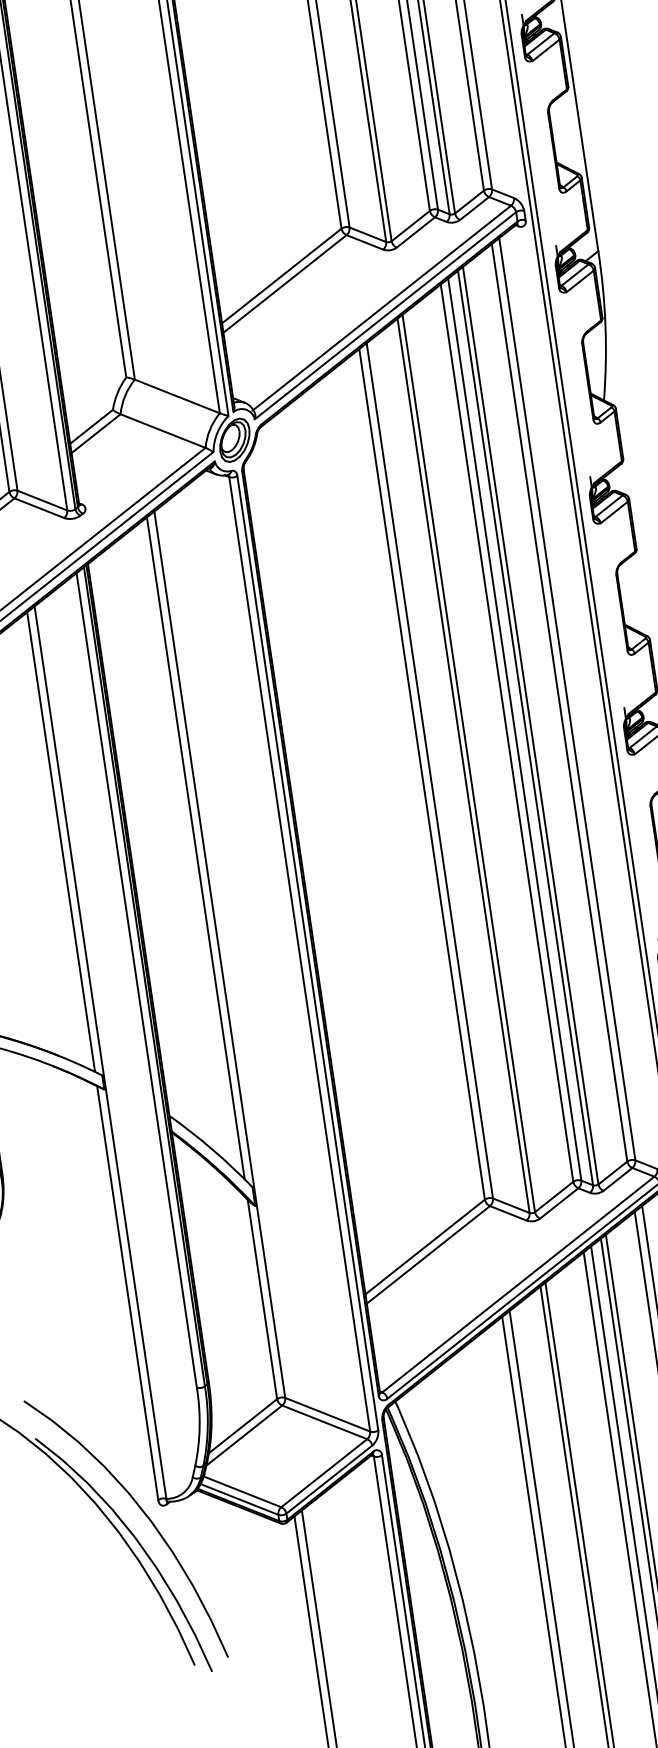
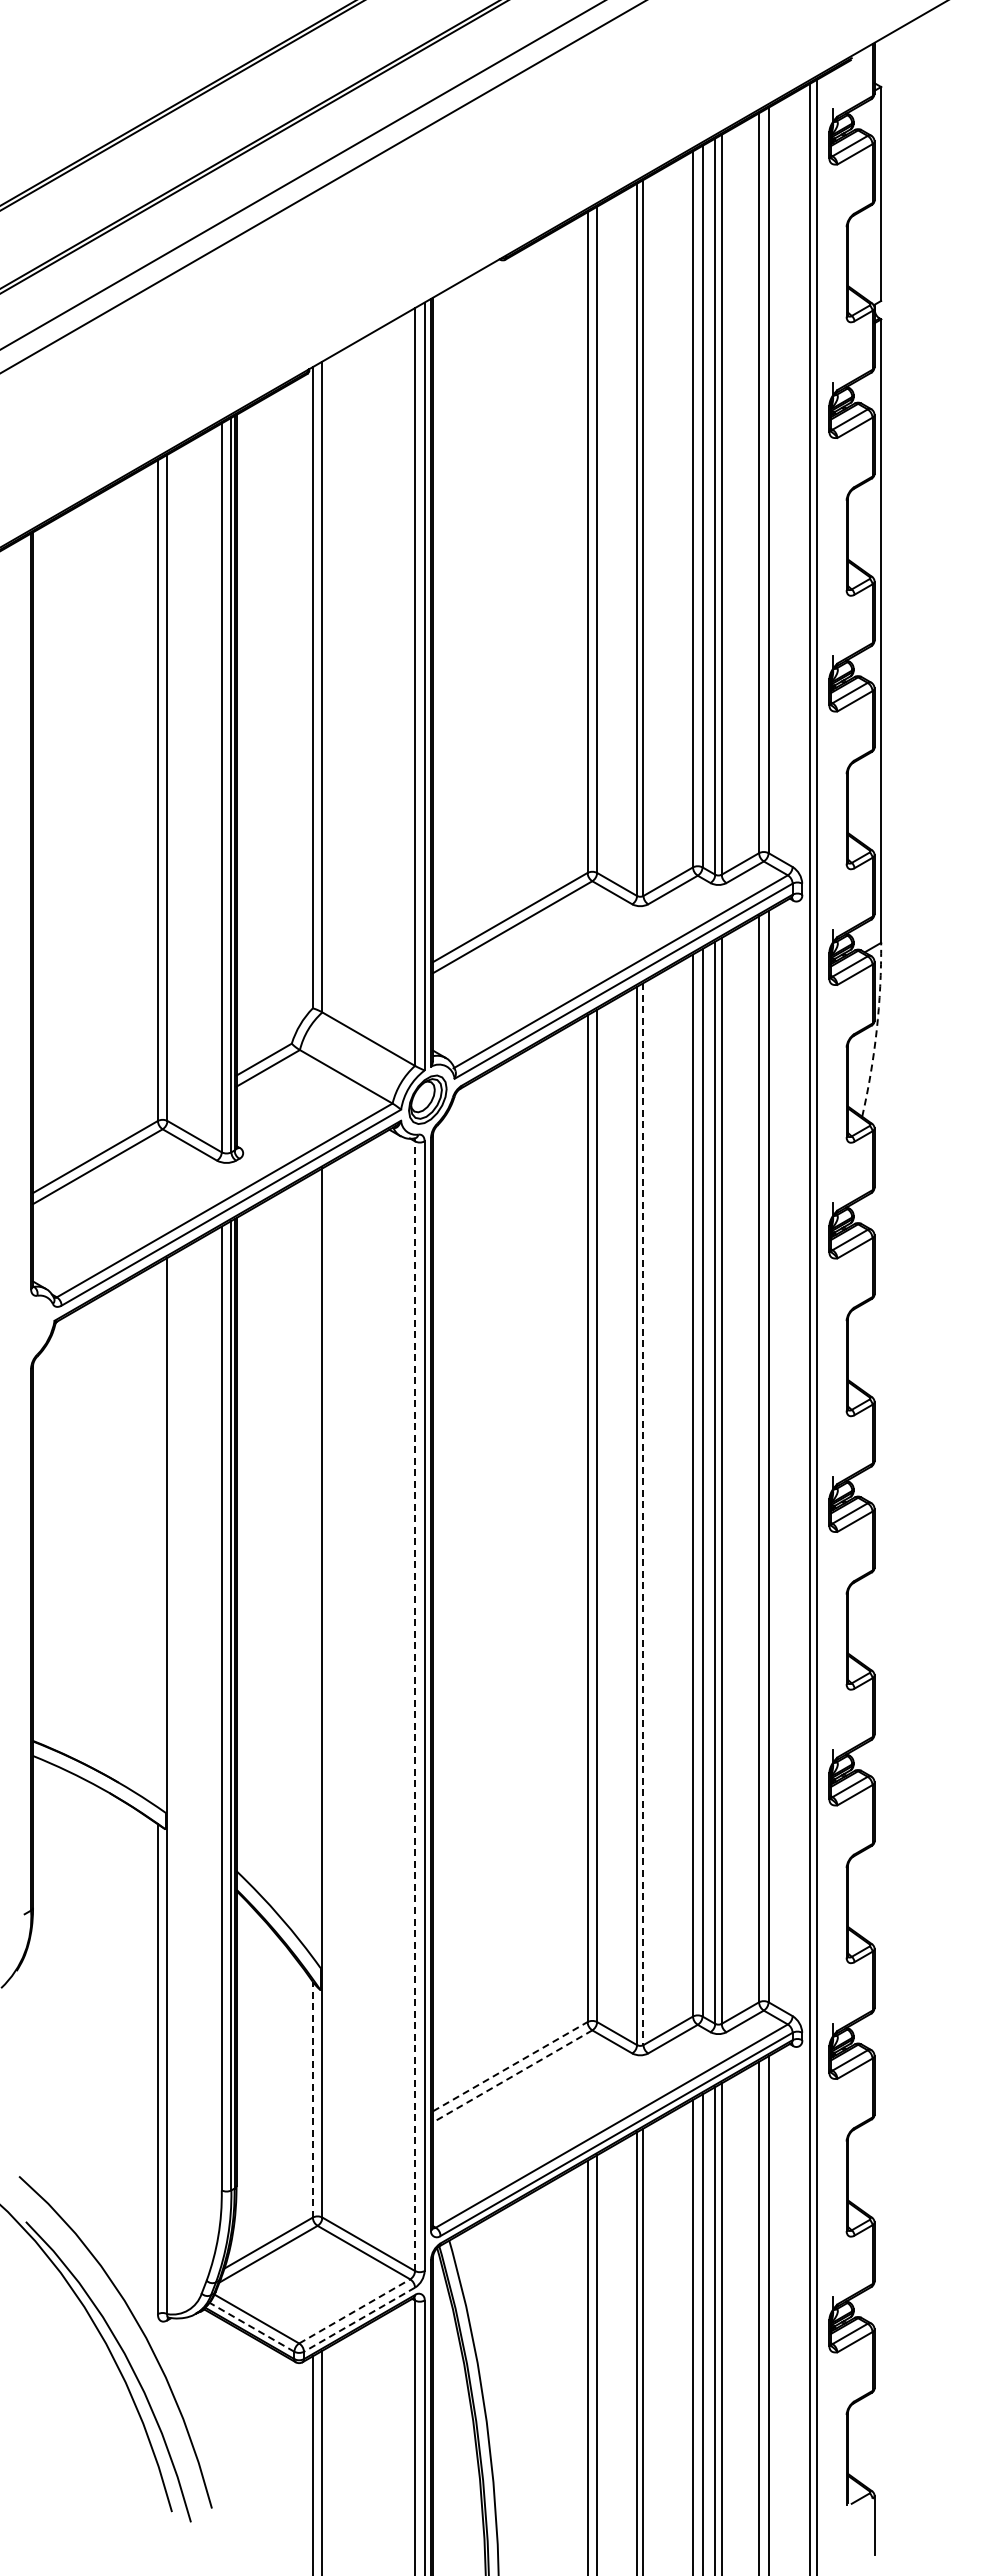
arc: (605, 325) -> (876, 1030), solid -> dashed
line: (468, 763) -> (643, 1514), solid -> dashed
line: (60, 842) -> (157, 1535), removed
line: (195, 848) -> (312, 1565), removed
line: (300, 954) -> (415, 1706), solid -> dashed
line: (425, 1246) -> (510, 2066), solid -> dashed
line: (428, 1255) -> (512, 2076), solid -> dashed
line: (262, 1299) -> (312, 2099), solid -> dashed
line: (324, 1473) -> (355, 2311), solid -> dashed
line: (329, 1479) -> (359, 2319), solid -> dashed
line: (238, 1498) -> (251, 2326), solid -> dashed

